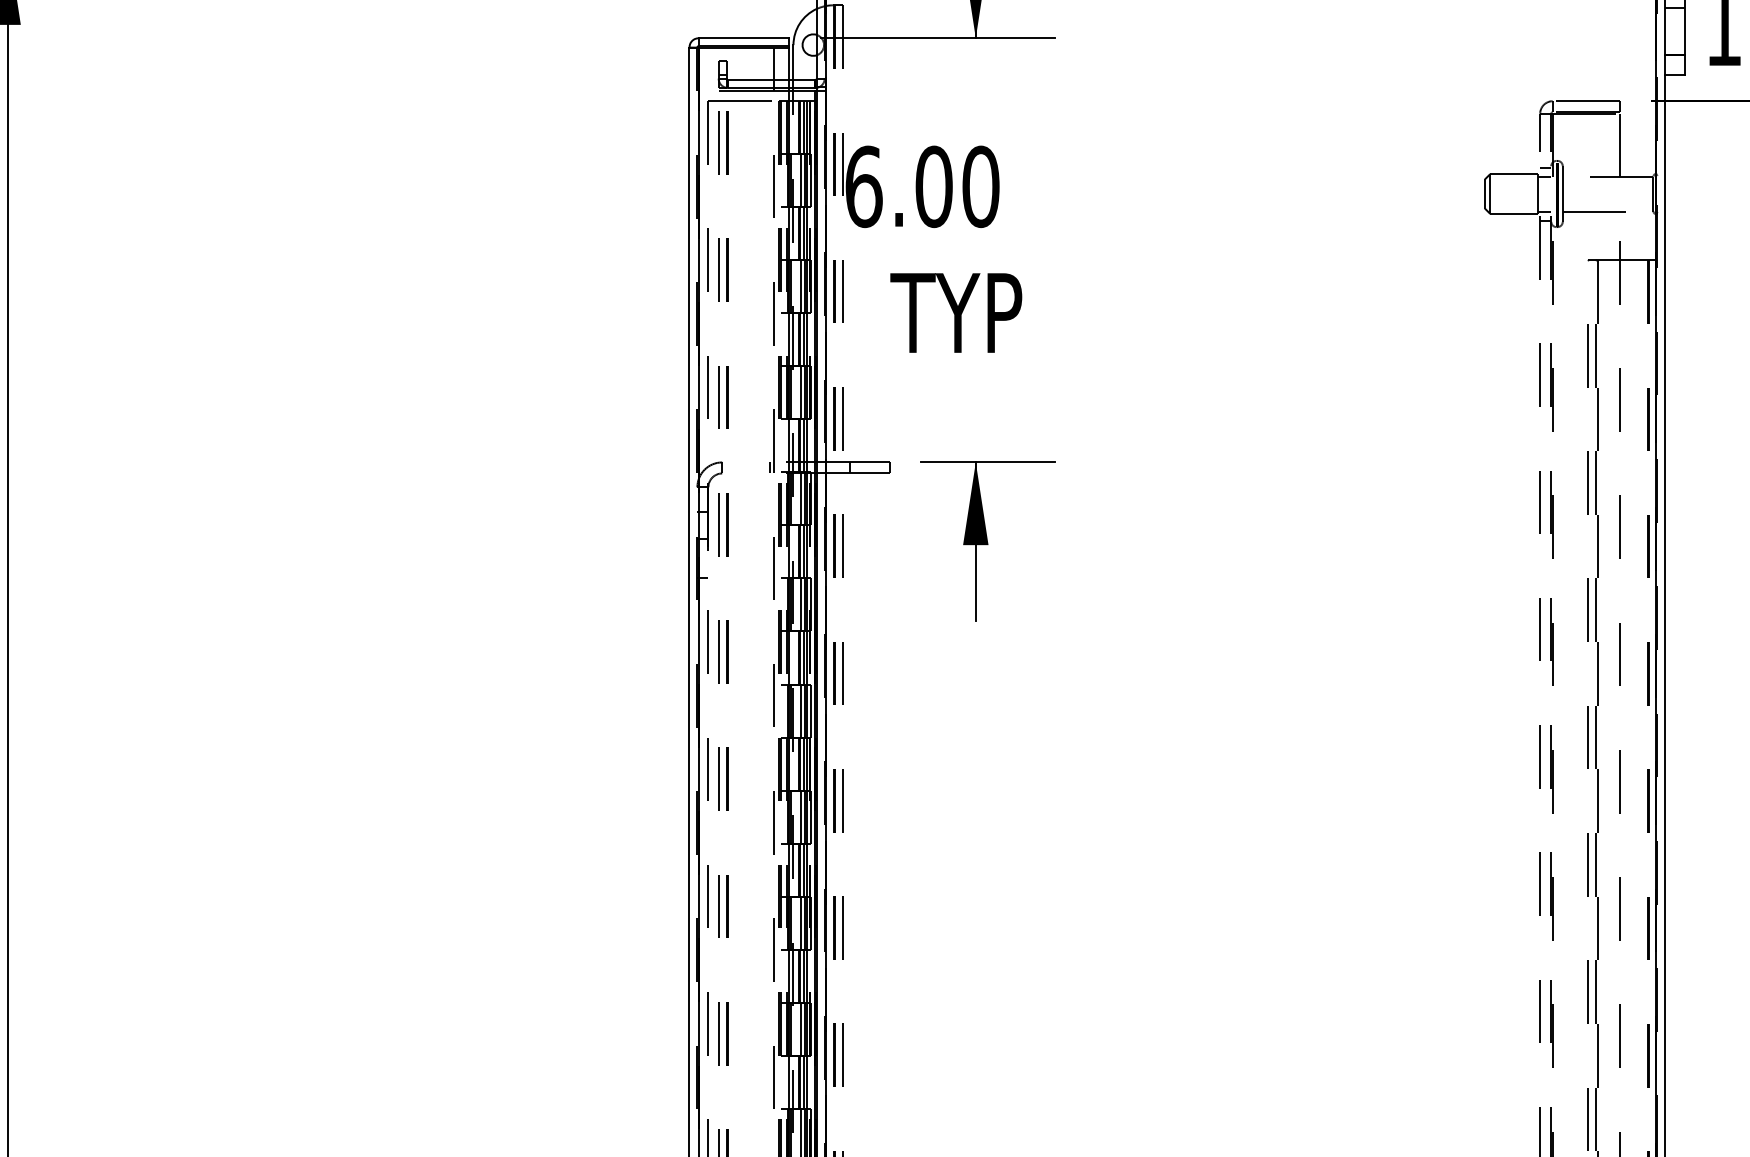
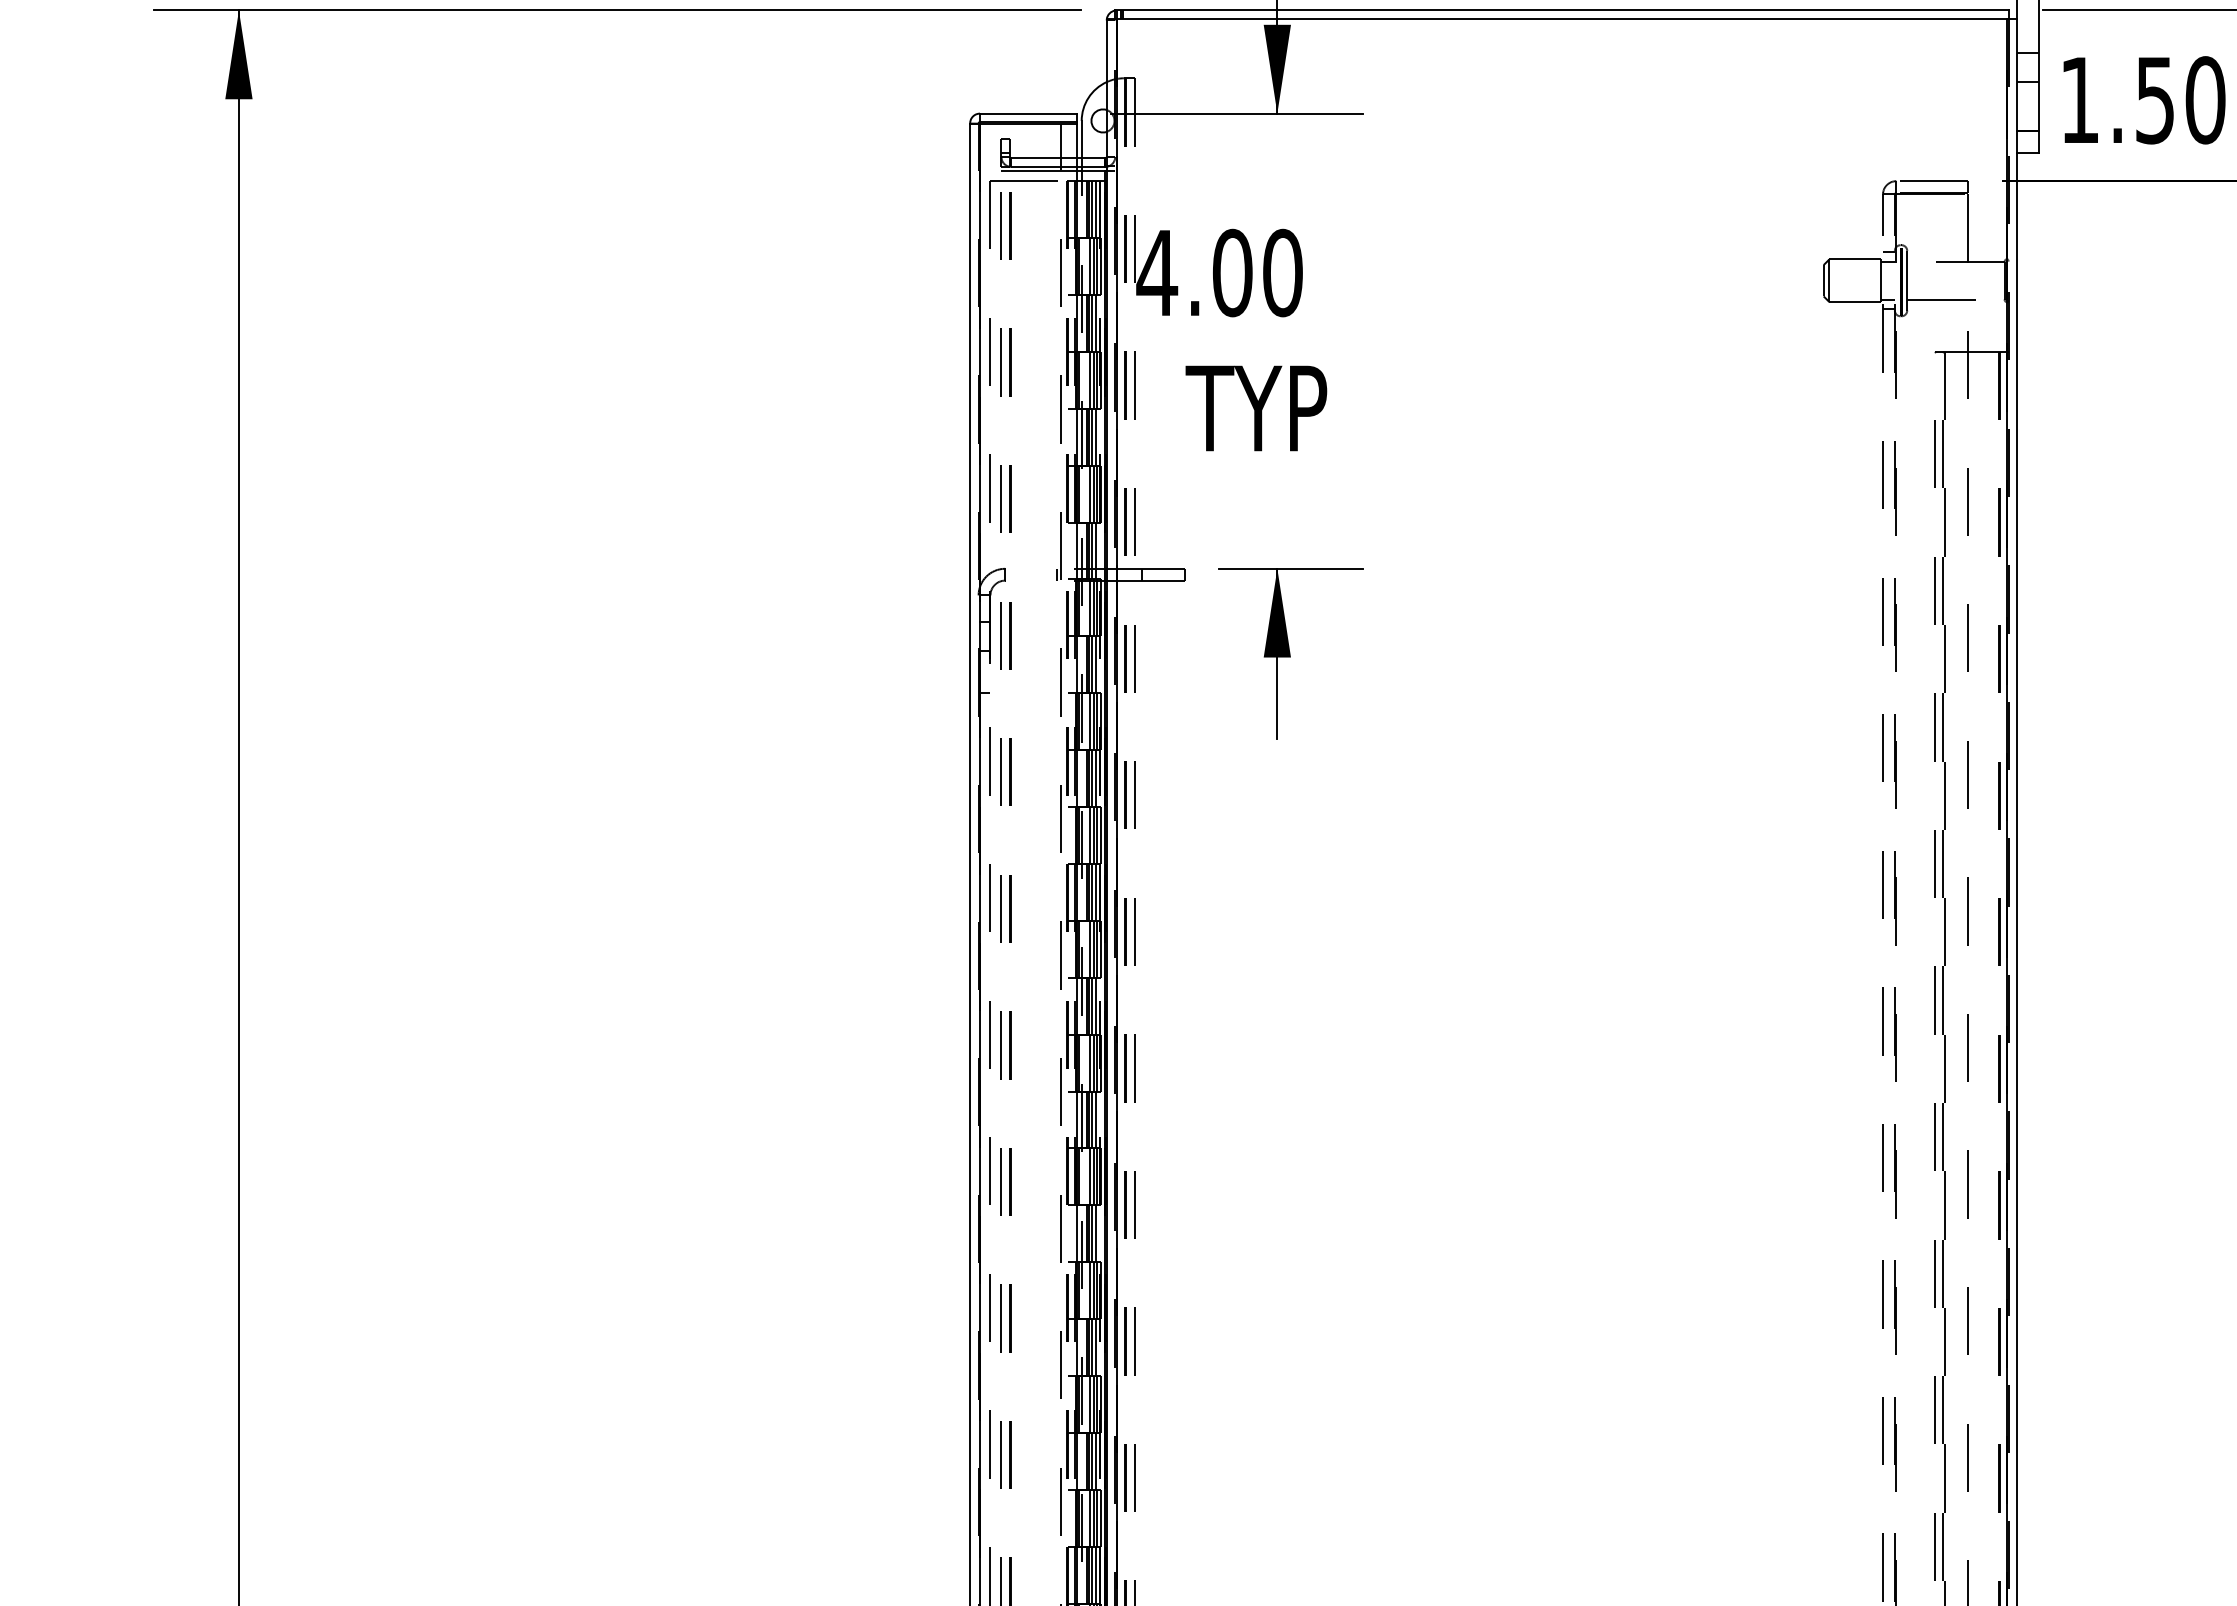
text: (864, 186) -> (1157, 272), 6.00 -> 4.00

